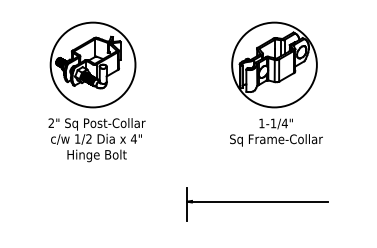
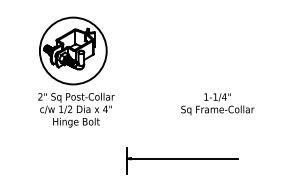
part: (274, 64) -> (216, 50), removed
part: (257, 204) -> (182, 160), moved

